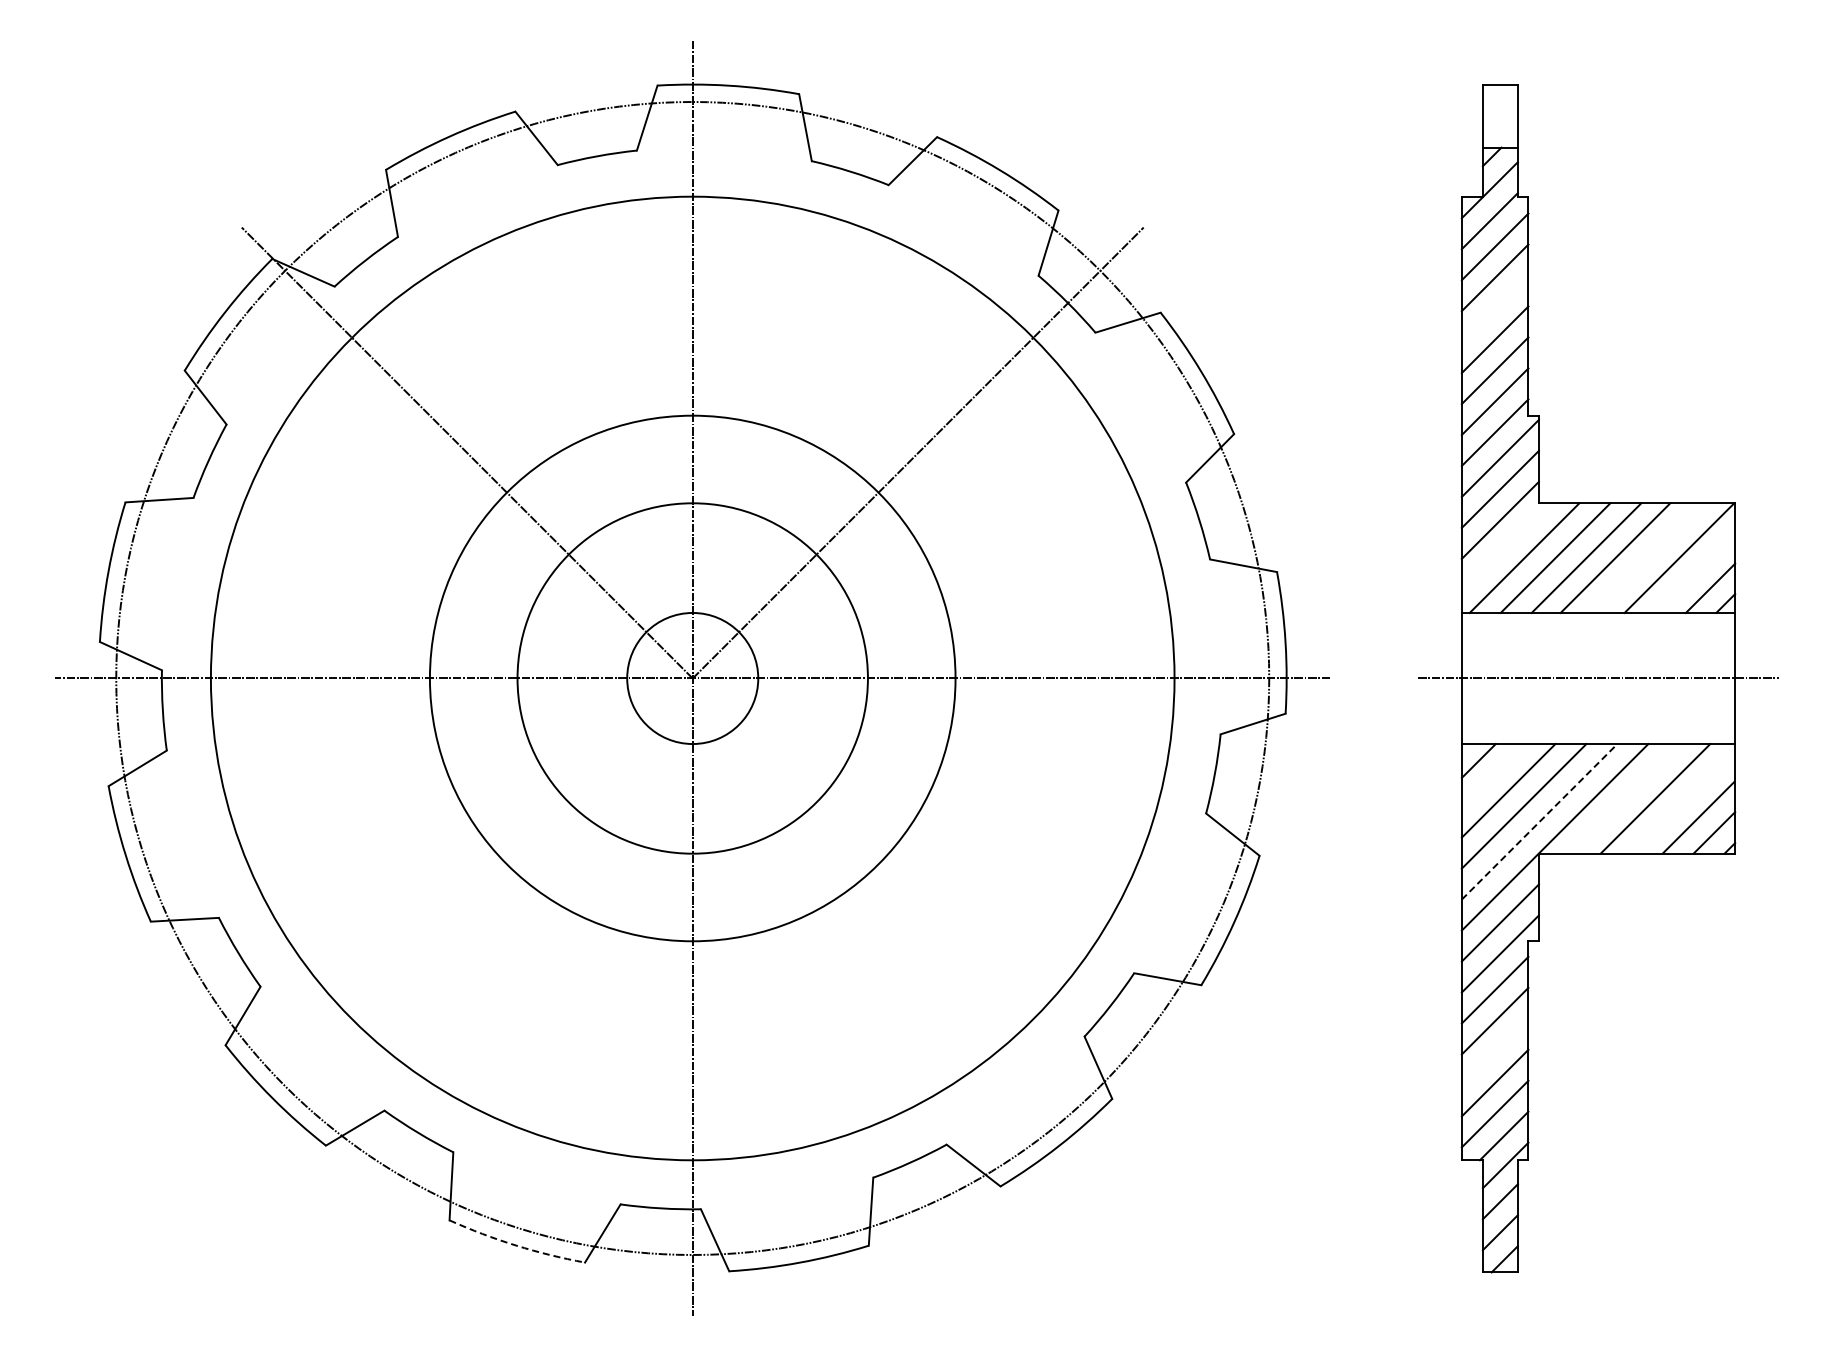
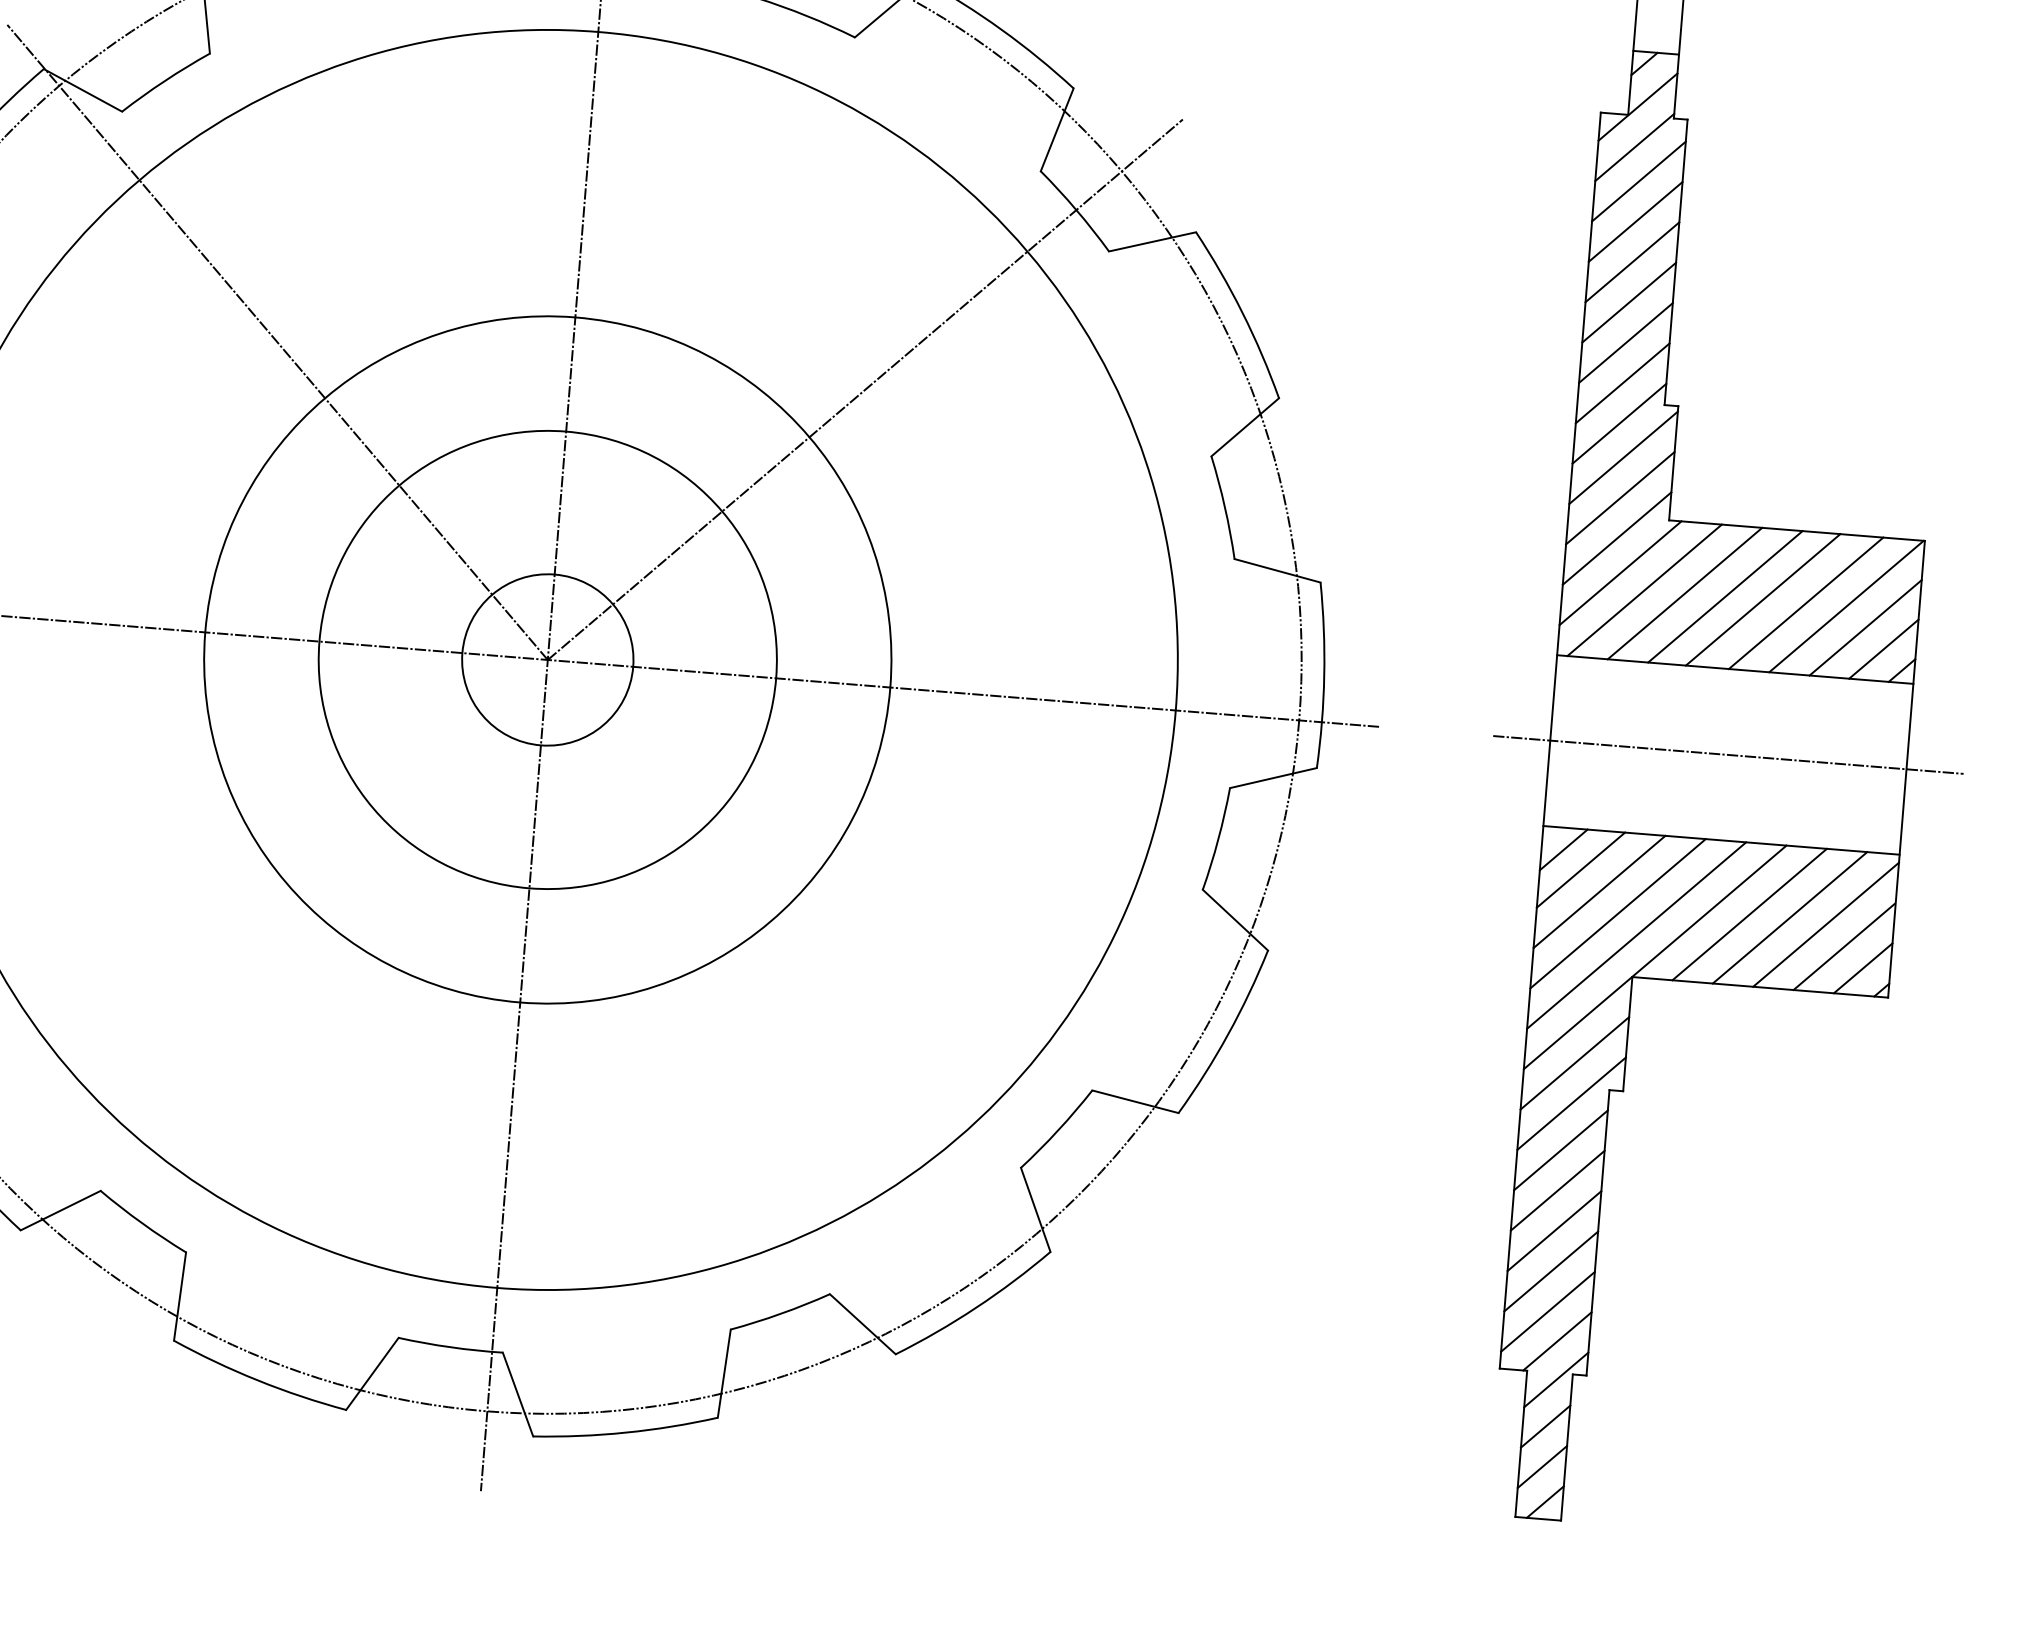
line: (1494, 308) -> (1631, 261), added
line: (1504, 546) -> (1619, 573), added
line: (1648, 557) -> (1806, 602), added
line: (1695, 572) -> (1865, 626), added
line: (1492, 775) -> (1580, 870), added
line: (1624, 798) -> (1749, 914), added
line: (1683, 801) -> (1826, 924), added
line: (1540, 821) -> (1637, 935), dashed -> solid
line: (1494, 1051) -> (1553, 1230), added
arc: (516, 1245) -> (258, 1380), dashed -> solid

